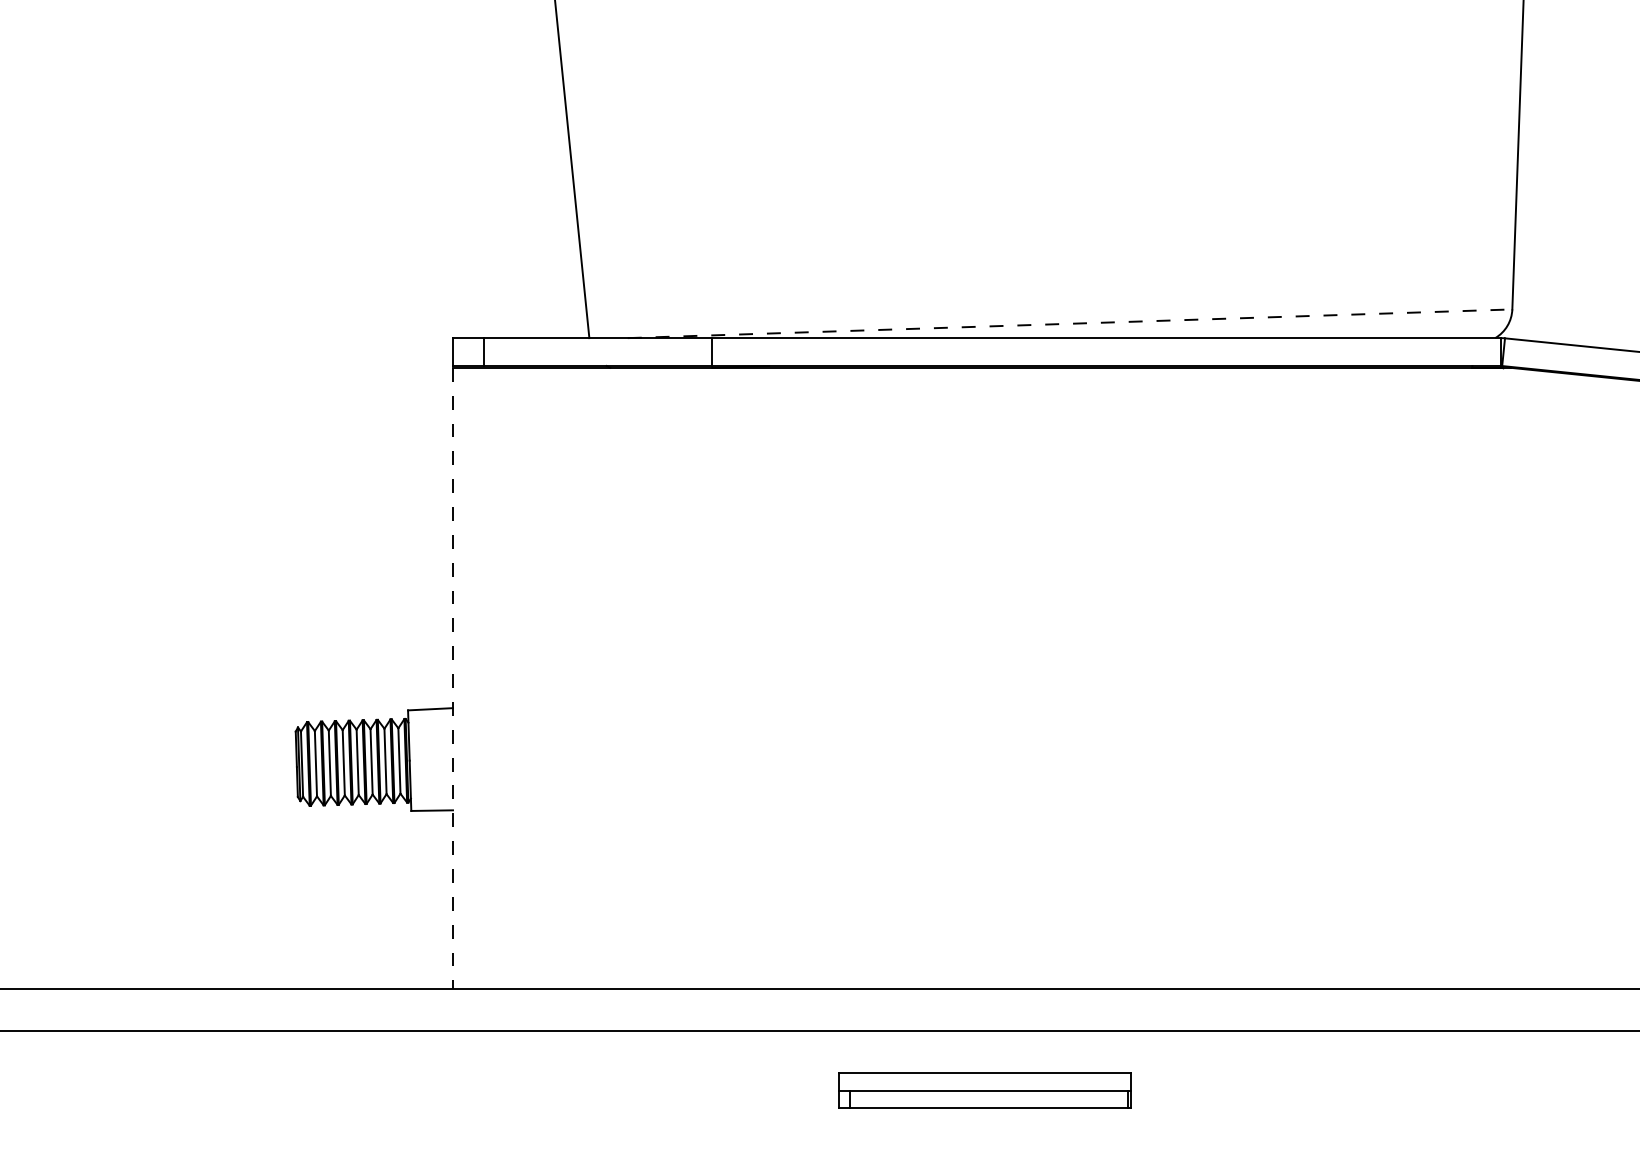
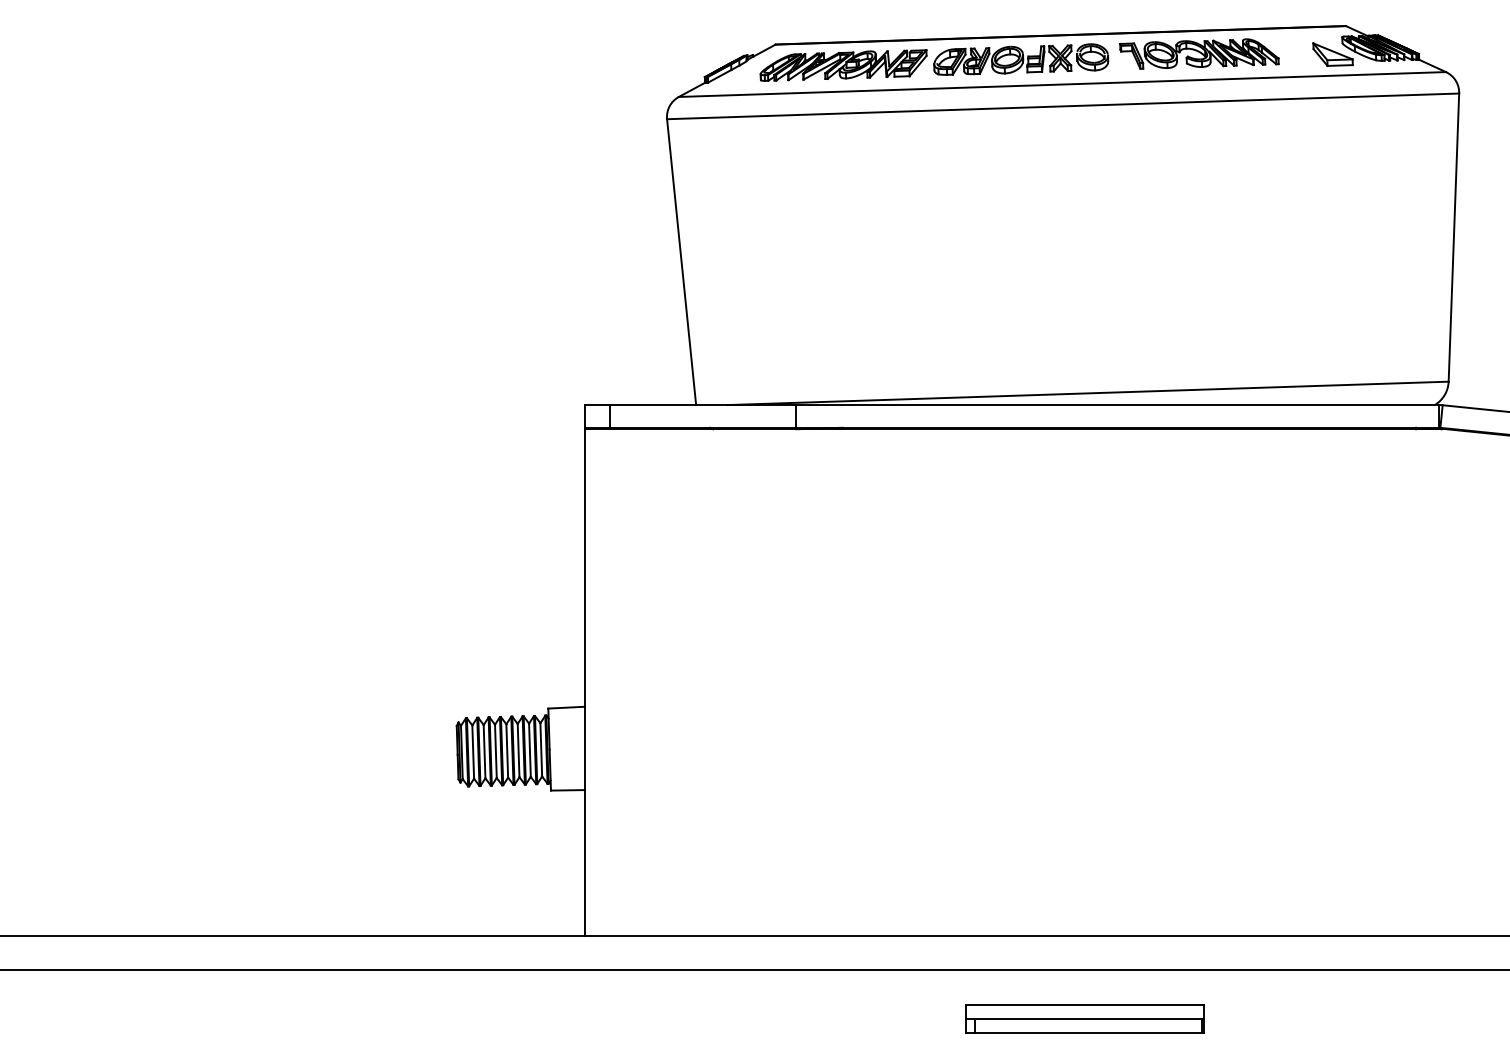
line: (1070, 323) -> (1088, 393), dashed -> solid
line: (452, 679) -> (584, 683), dashed -> solid
part: (984, 1090) -> (1084, 1018), moved

